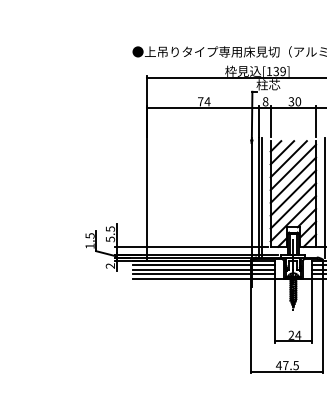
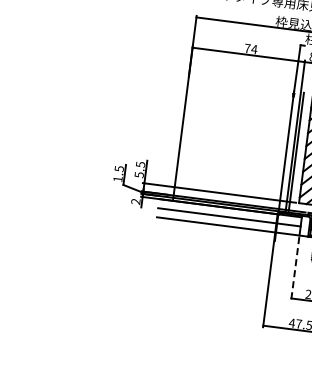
line: (204, 265) -> (230, 213), removed
line: (204, 274) -> (229, 222), removed
line: (275, 312) -> (295, 269), solid -> dashed

